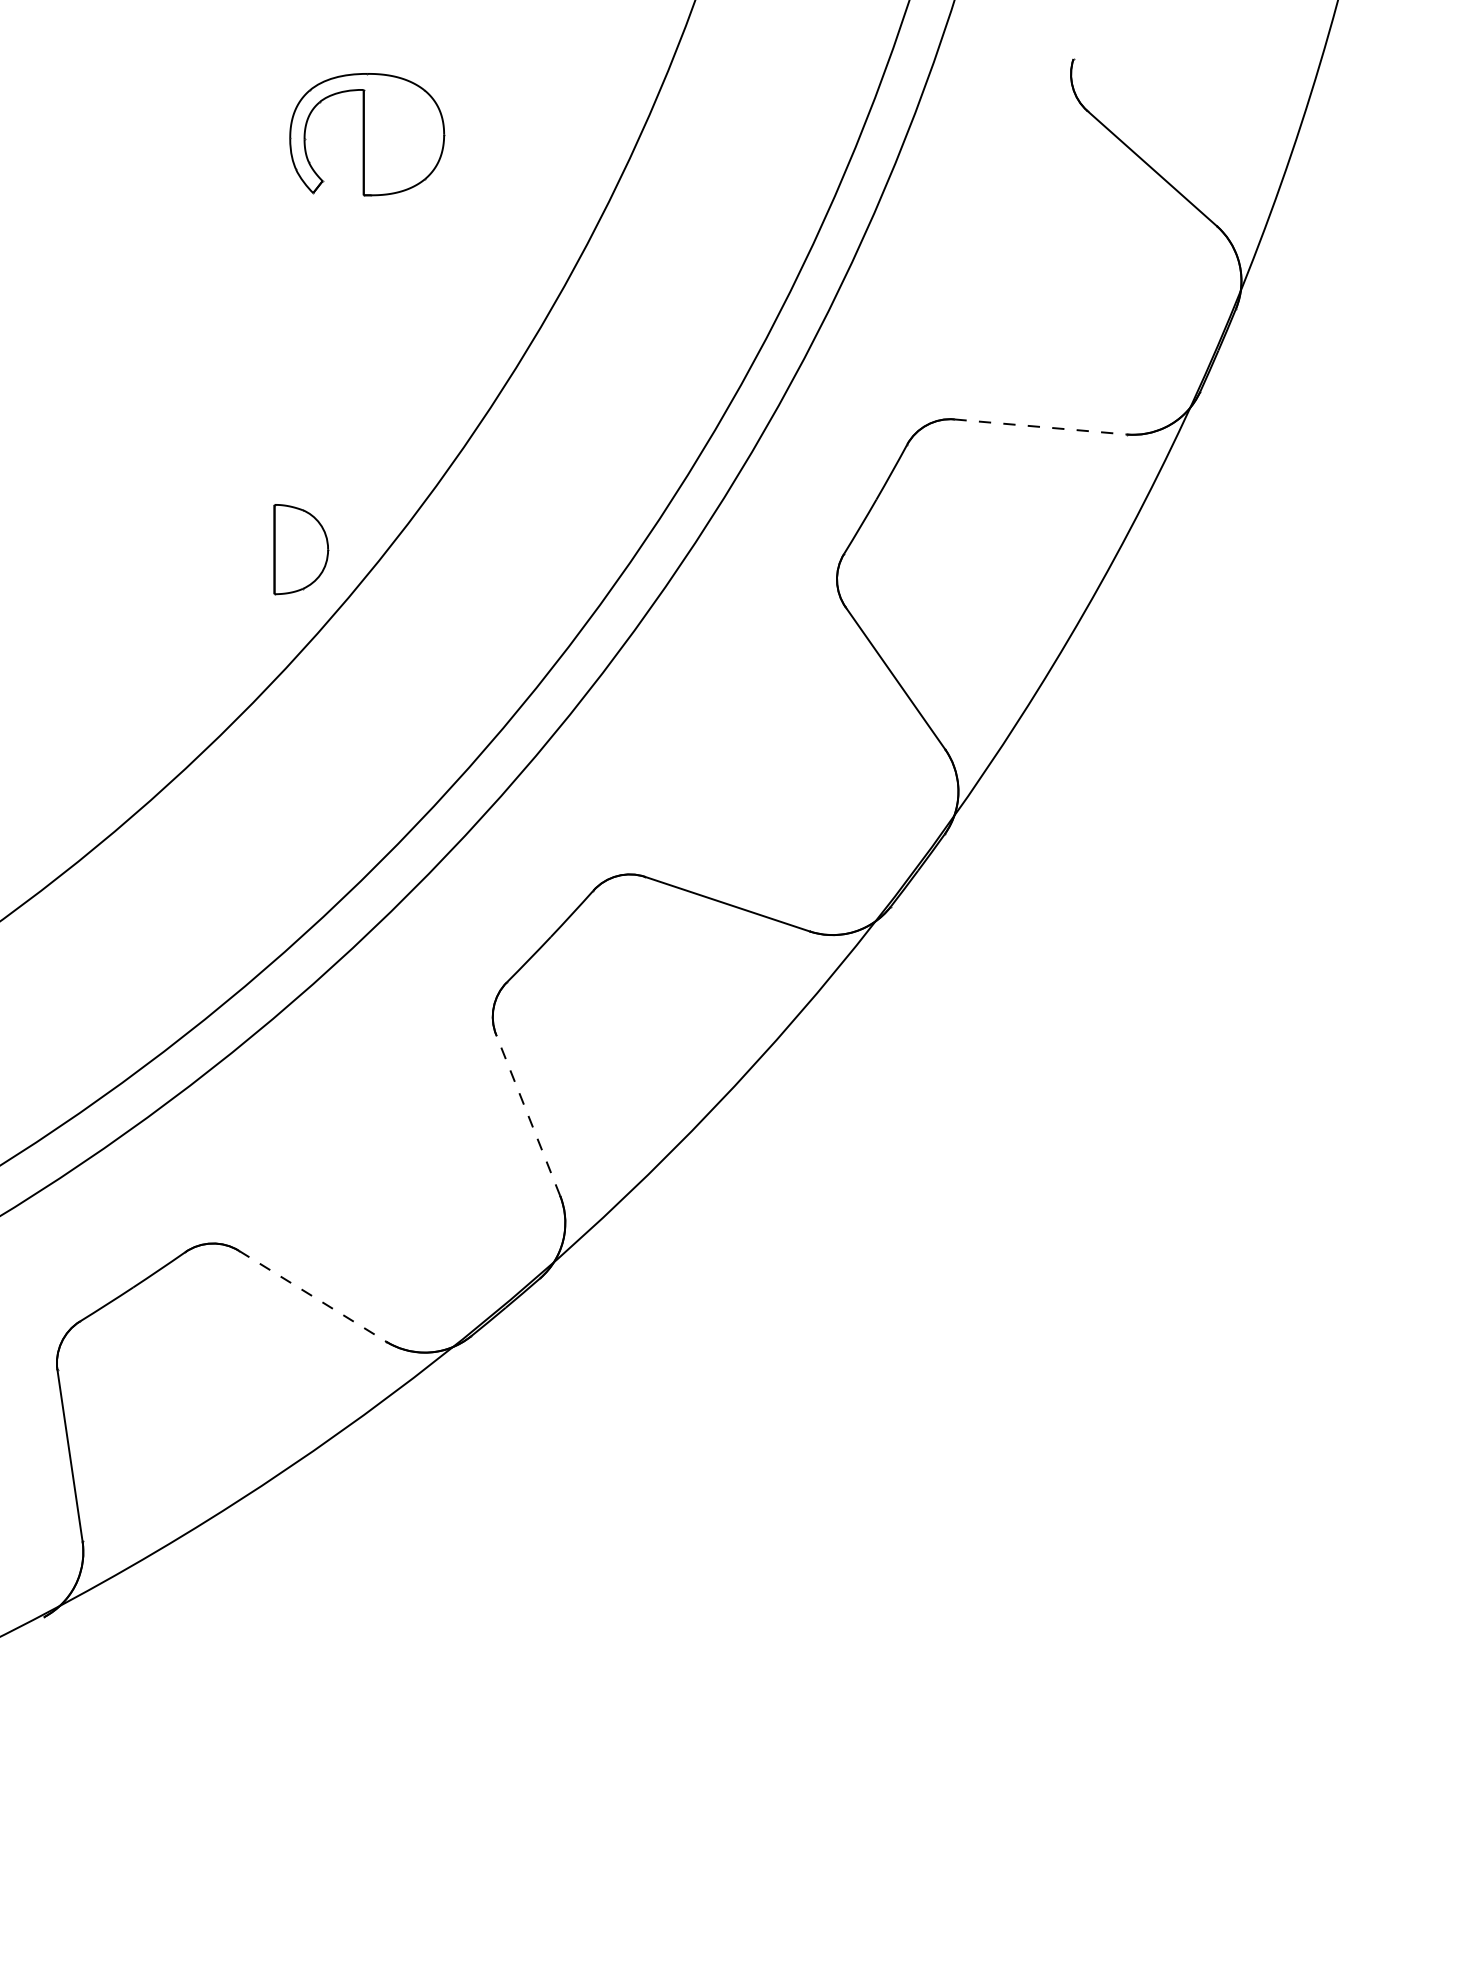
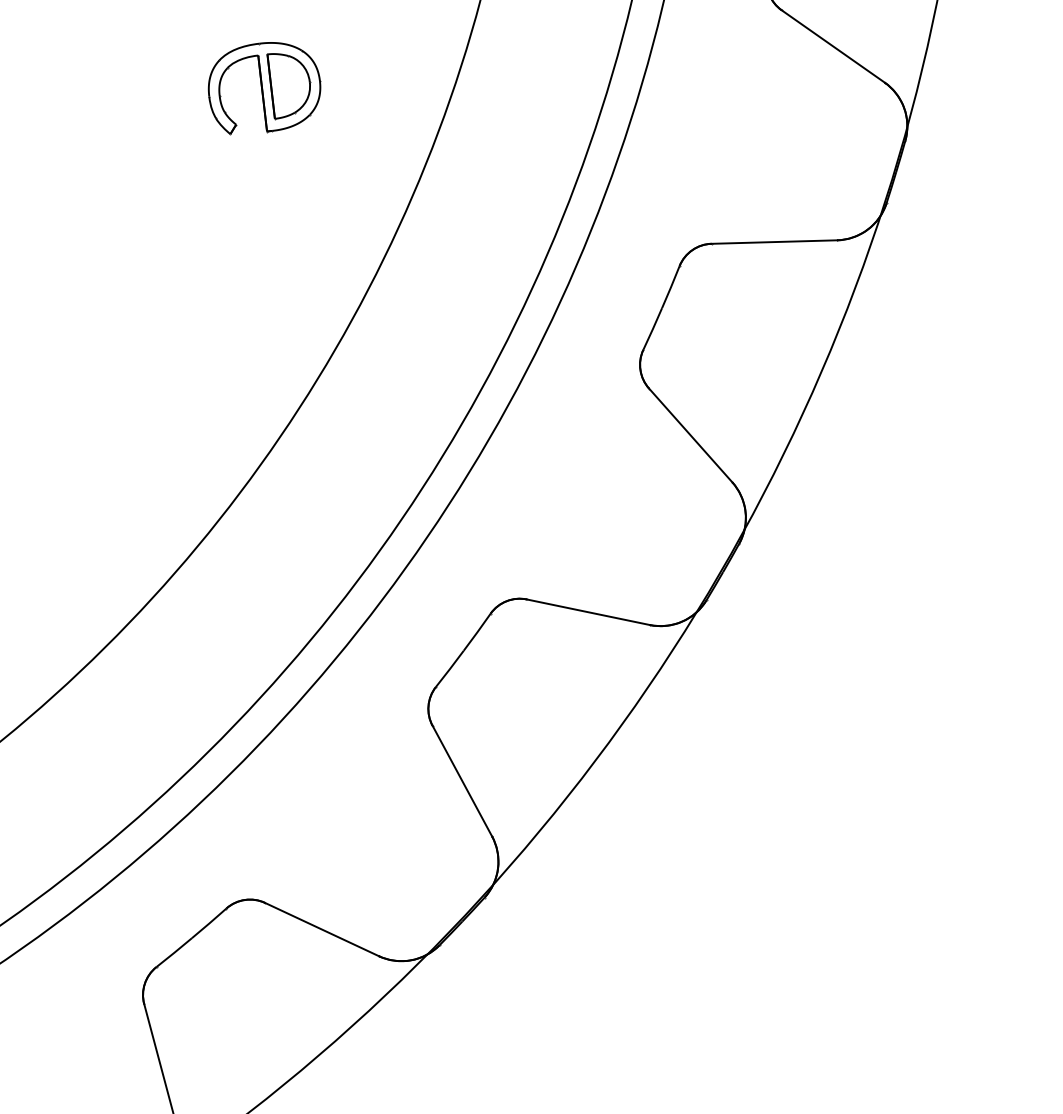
line: (1040, 426) -> (774, 241), dashed -> solid
part: (301, 549) -> (290, 84), moved
line: (528, 1115) -> (462, 781), dashed -> solid
line: (312, 1296) -> (321, 929), dashed -> solid

